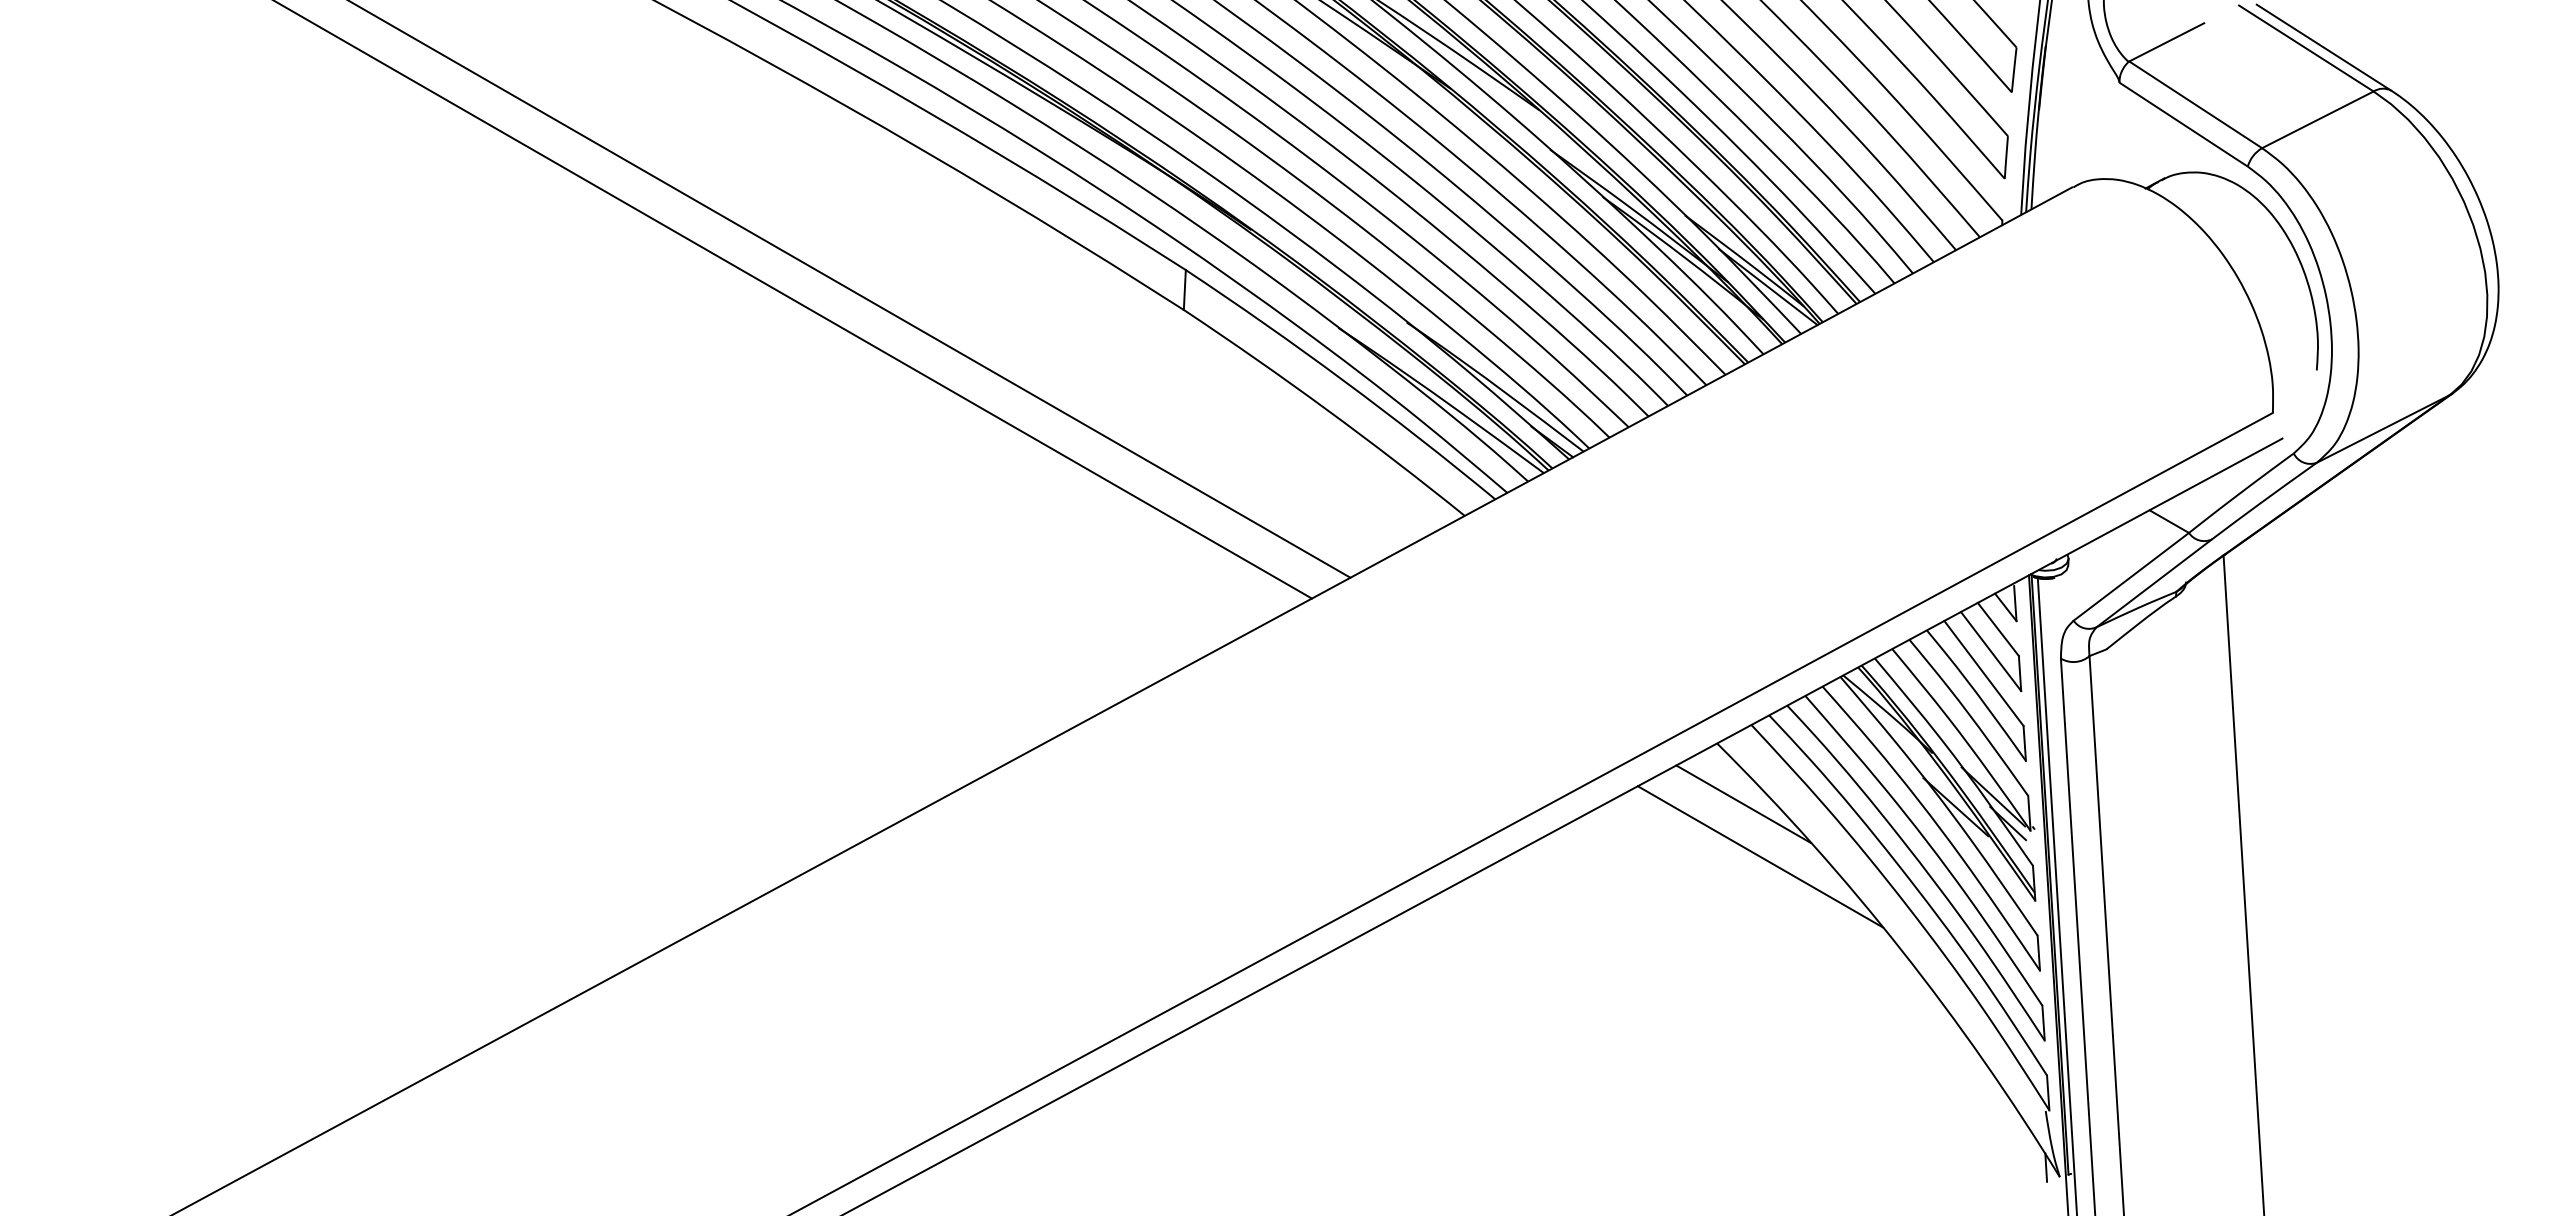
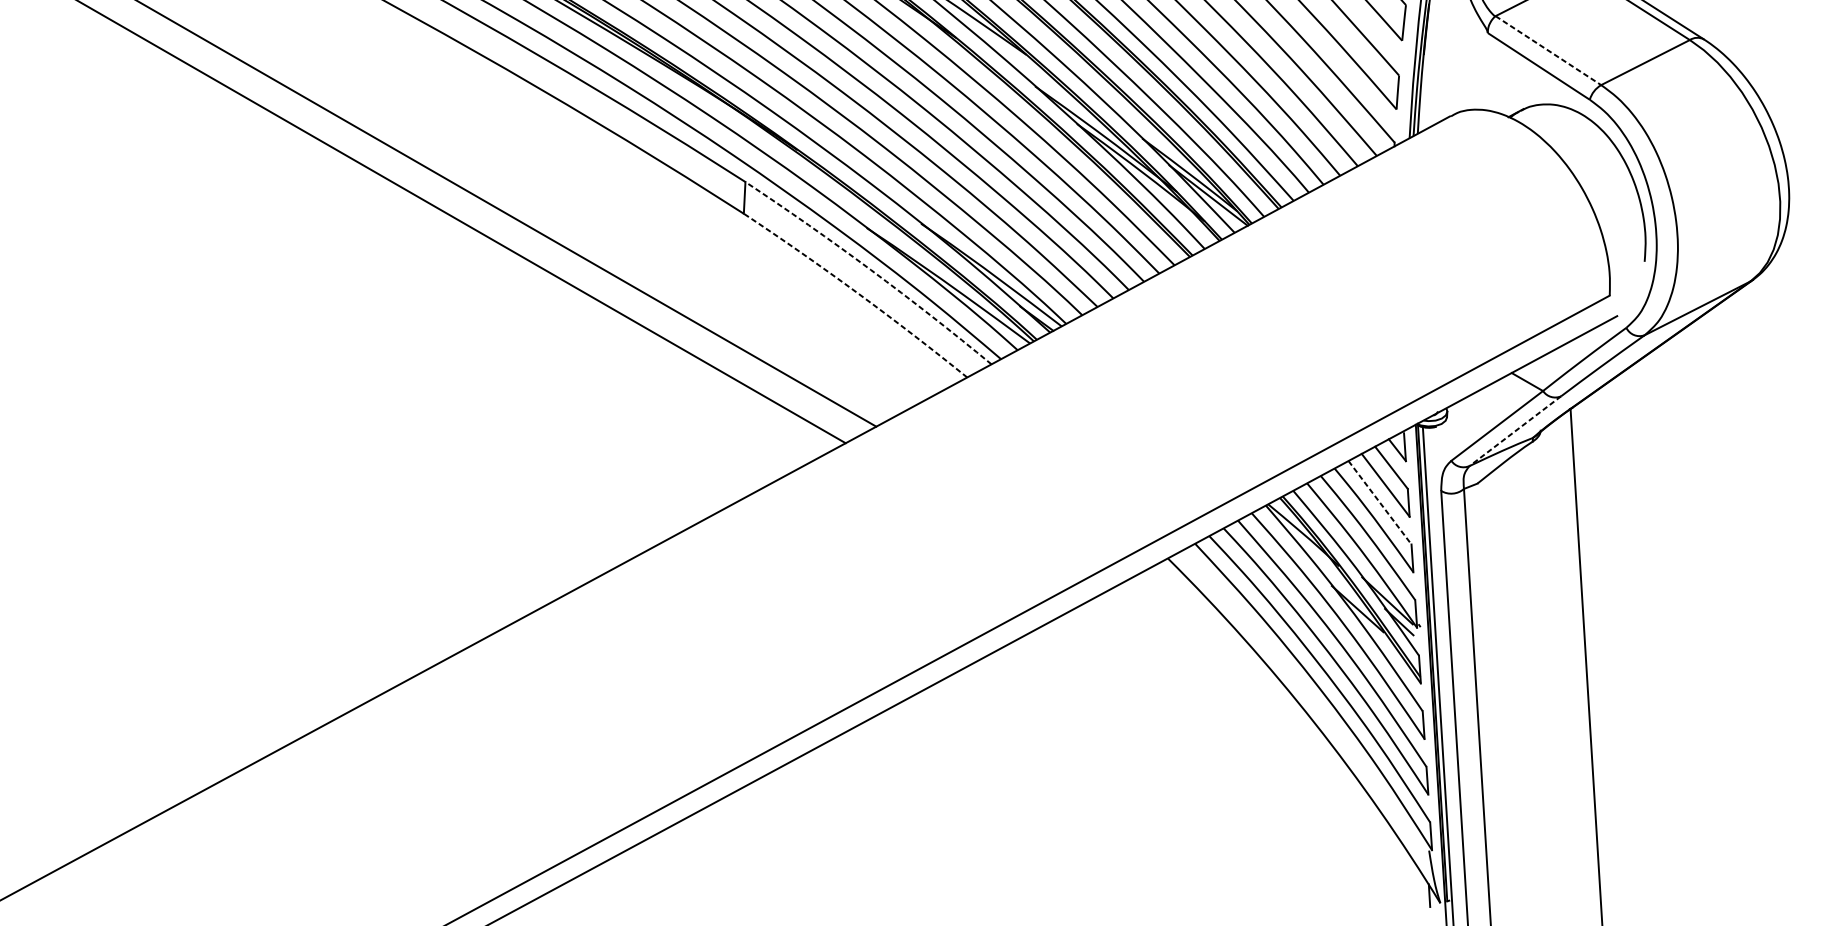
line: (2196, 105) -> (1549, 51), solid -> dashed
arc: (1343, 380) -> (870, 269), solid -> dashed
arc: (1326, 409) -> (857, 292), solid -> dashed
line: (2153, 583) -> (1514, 431), solid -> dashed
line: (1983, 673) -> (1379, 502), solid -> dashed
line: (1743, 803) -> (1188, 606), removed
line: (1760, 856) -> (1202, 648), removed

